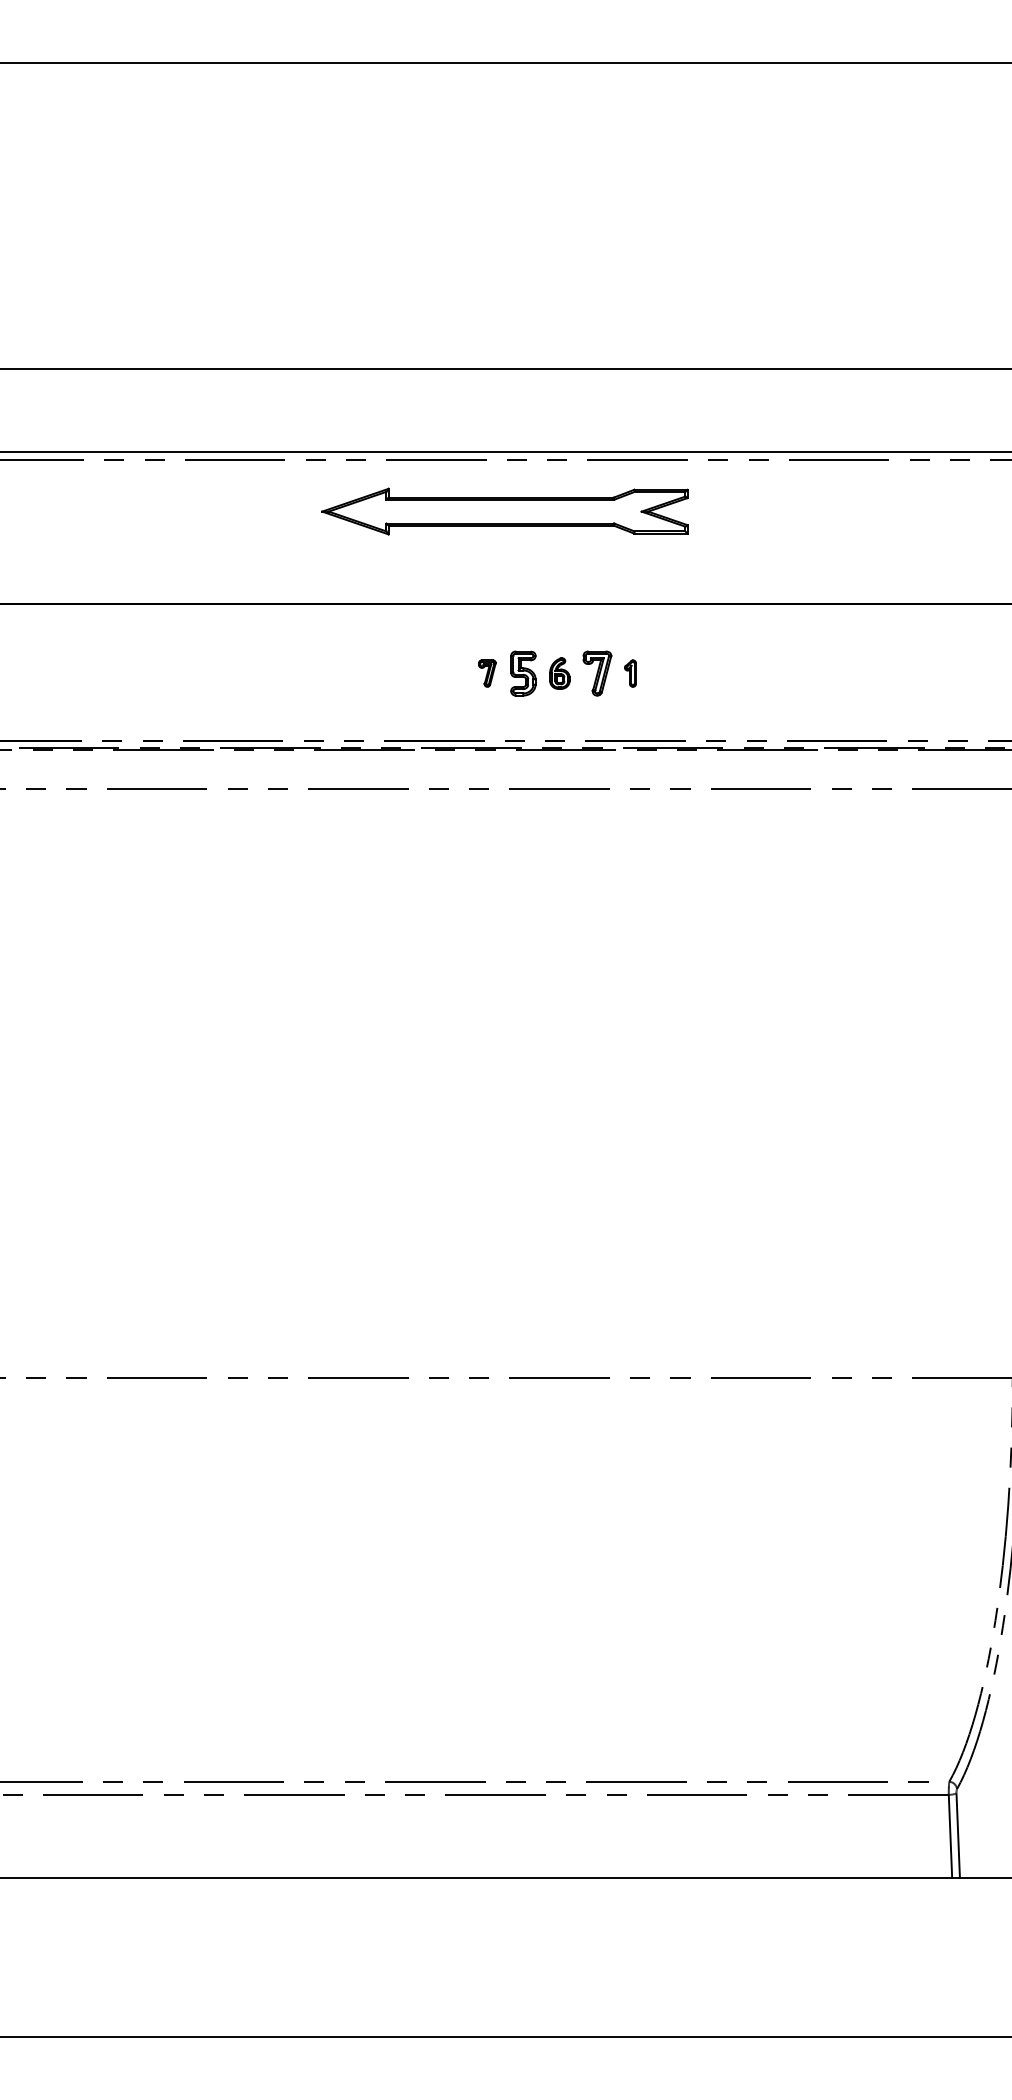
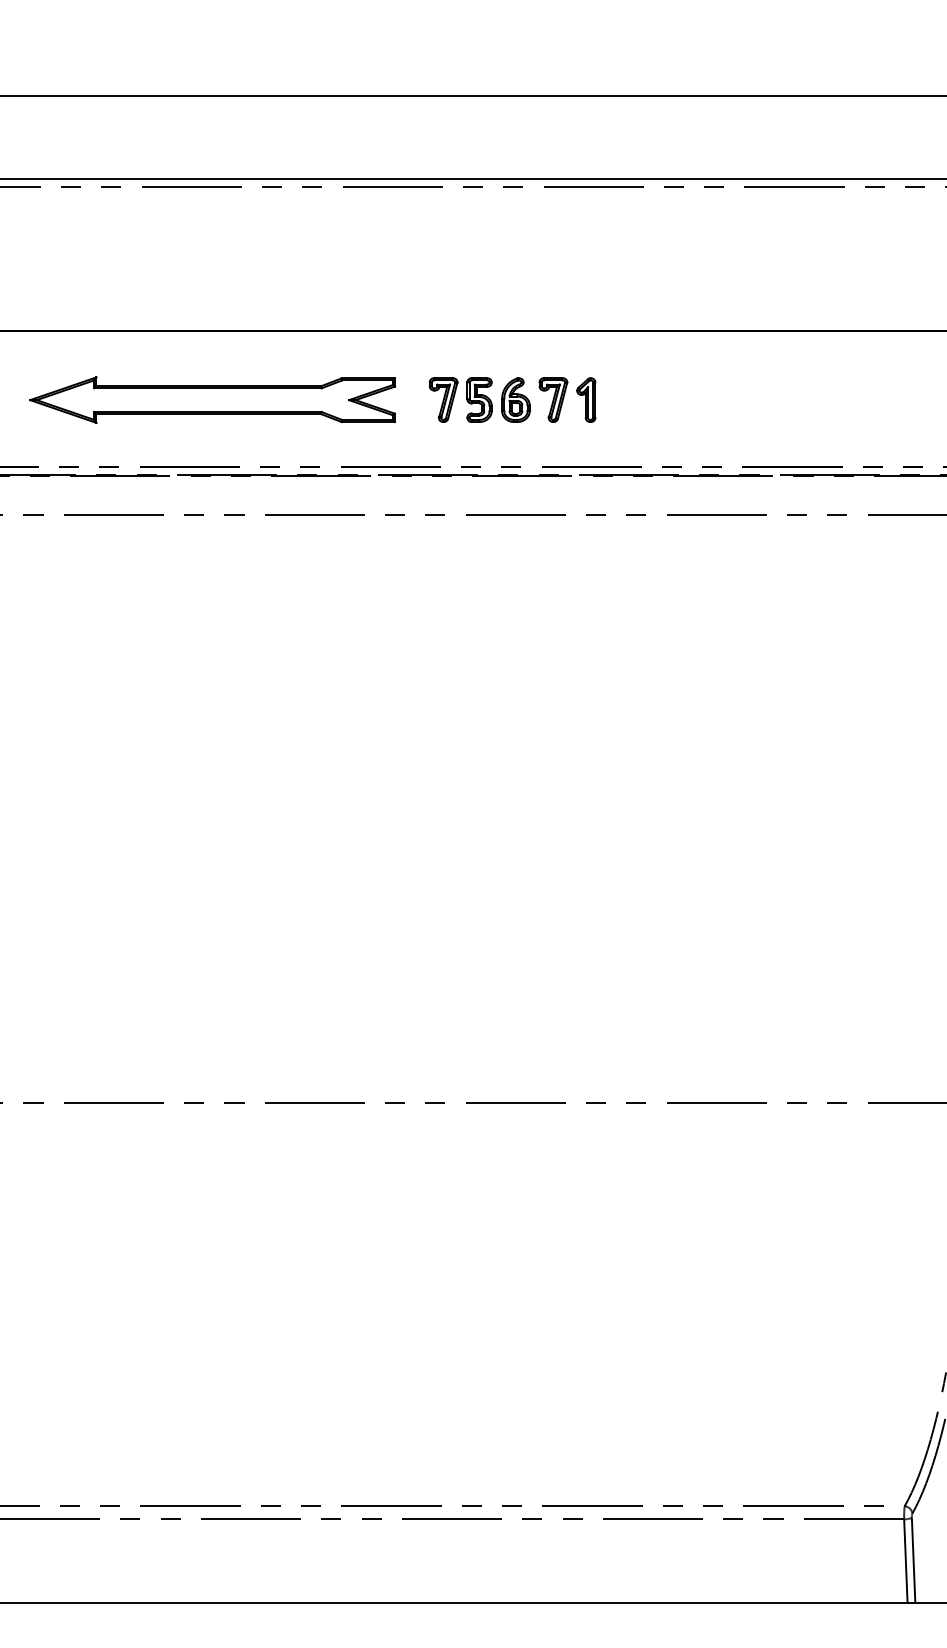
part: (504, 511) -> (212, 400), moved
part: (487, 673) -> (443, 400), size x1.67
part: (559, 673) -> (515, 400), size x1.43
part: (630, 673) -> (586, 400), size x1.67

